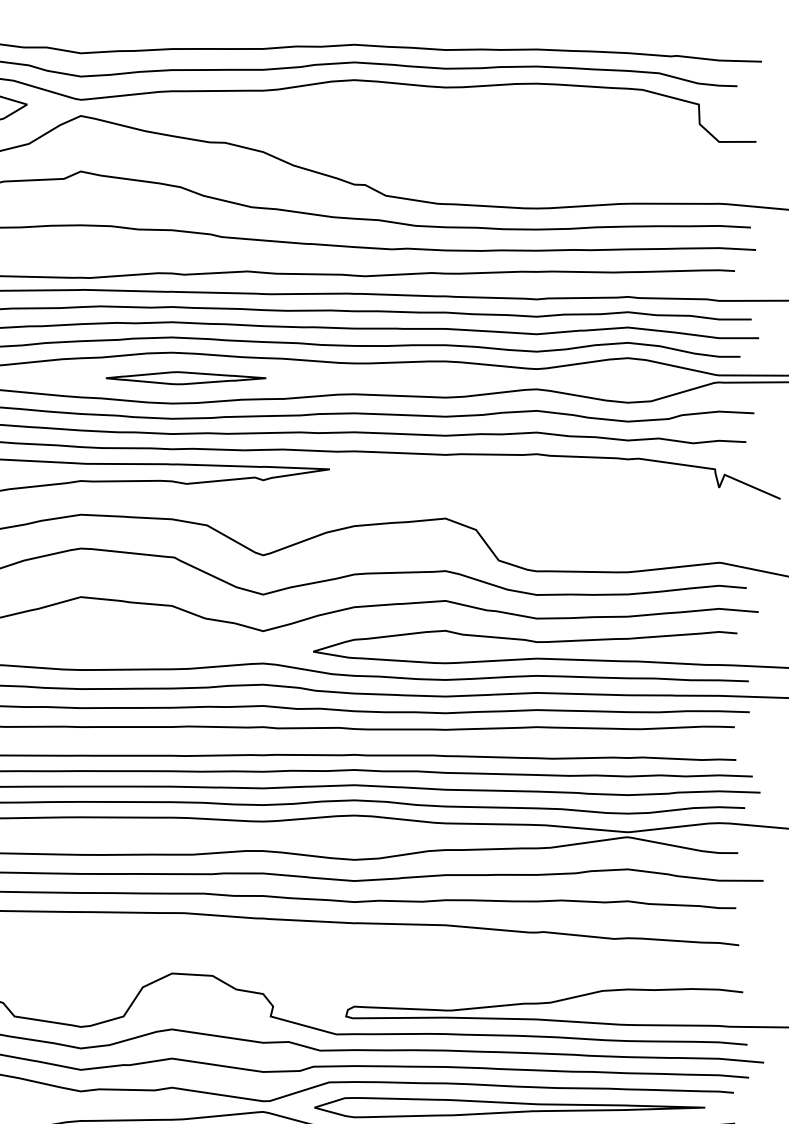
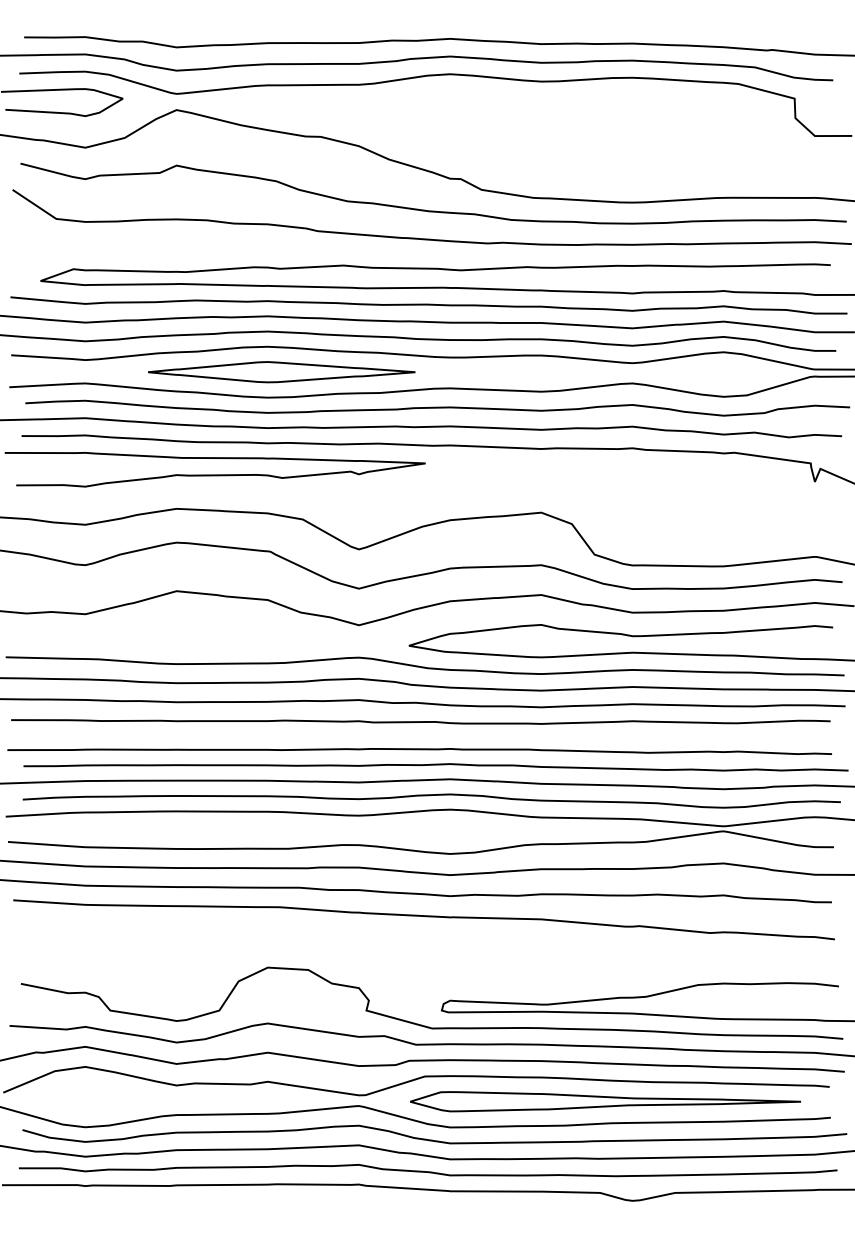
part: (185, 378) -> (281, 372), size x1.67

